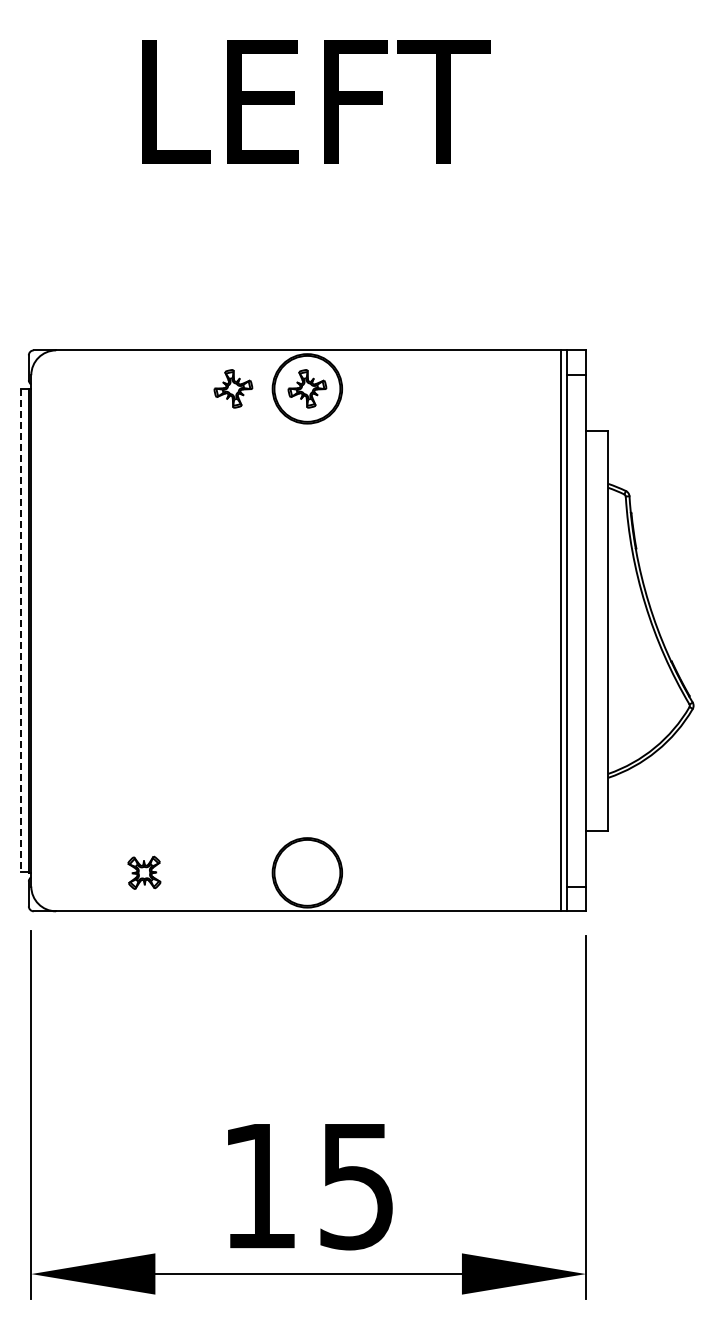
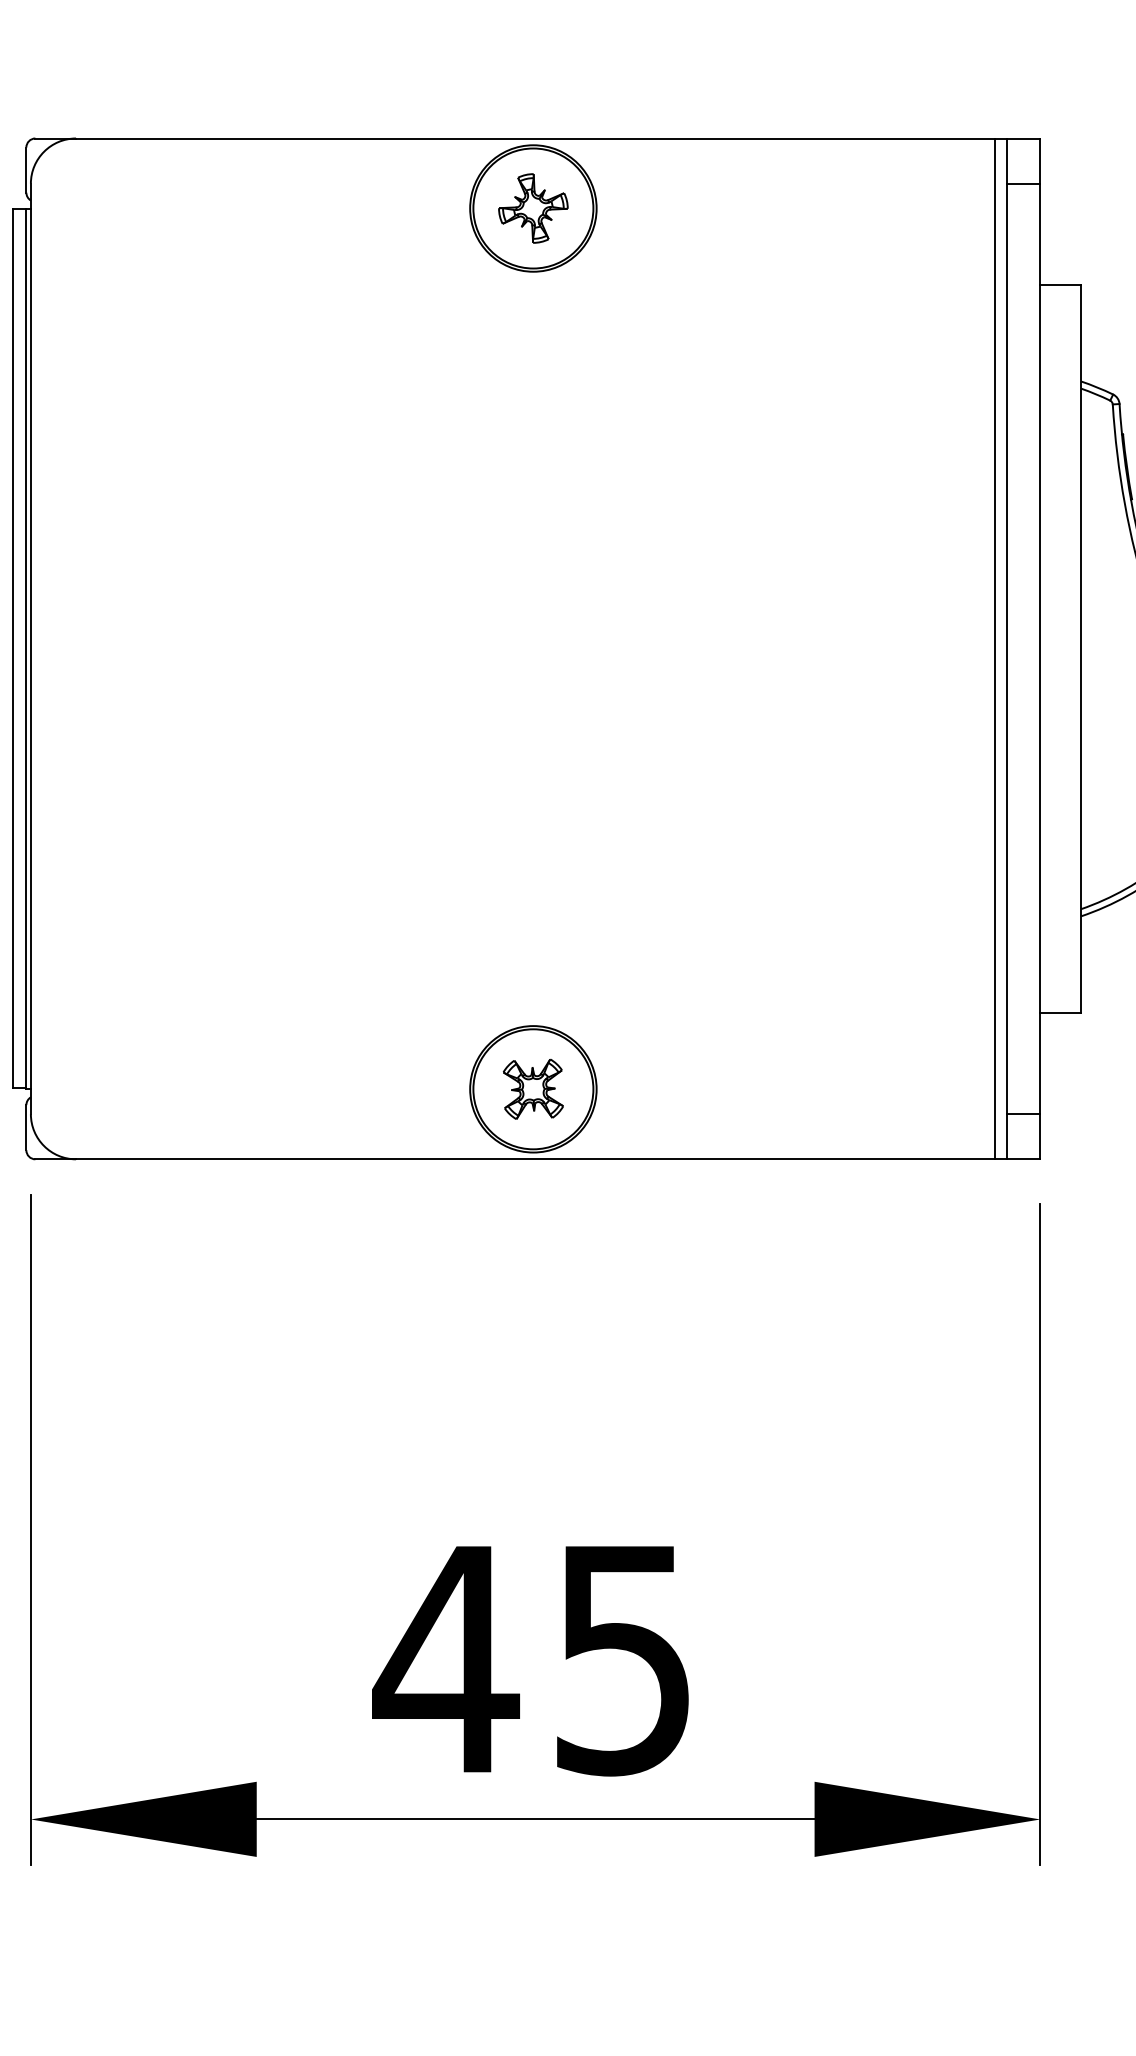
part: (233, 388) -> (398, 207), removed
line: (21, 631) -> (13, 650), dashed -> solid
part: (144, 872) -> (533, 1088), moved
text: (259, 1186) -> (446, 1660), 15 -> 45

